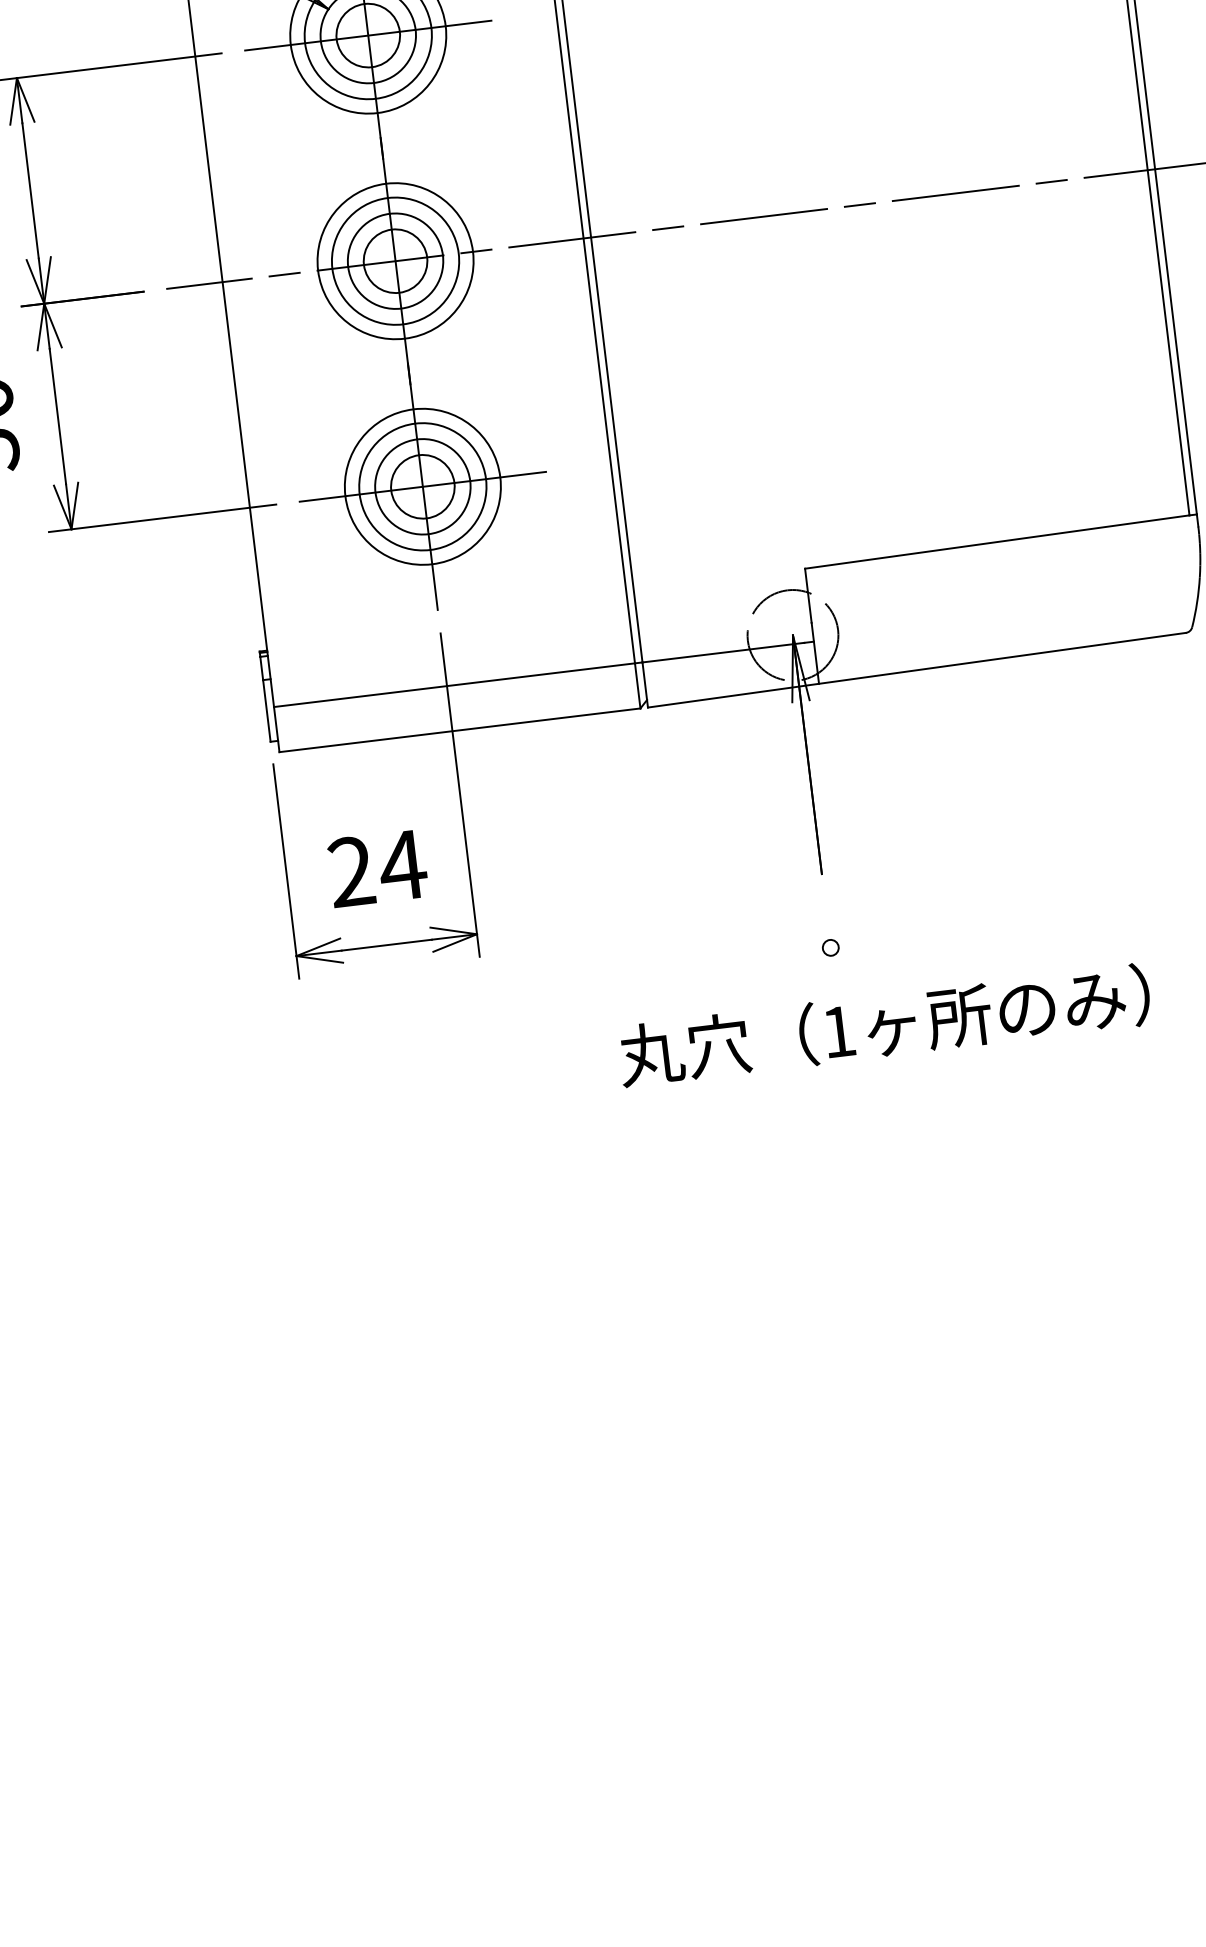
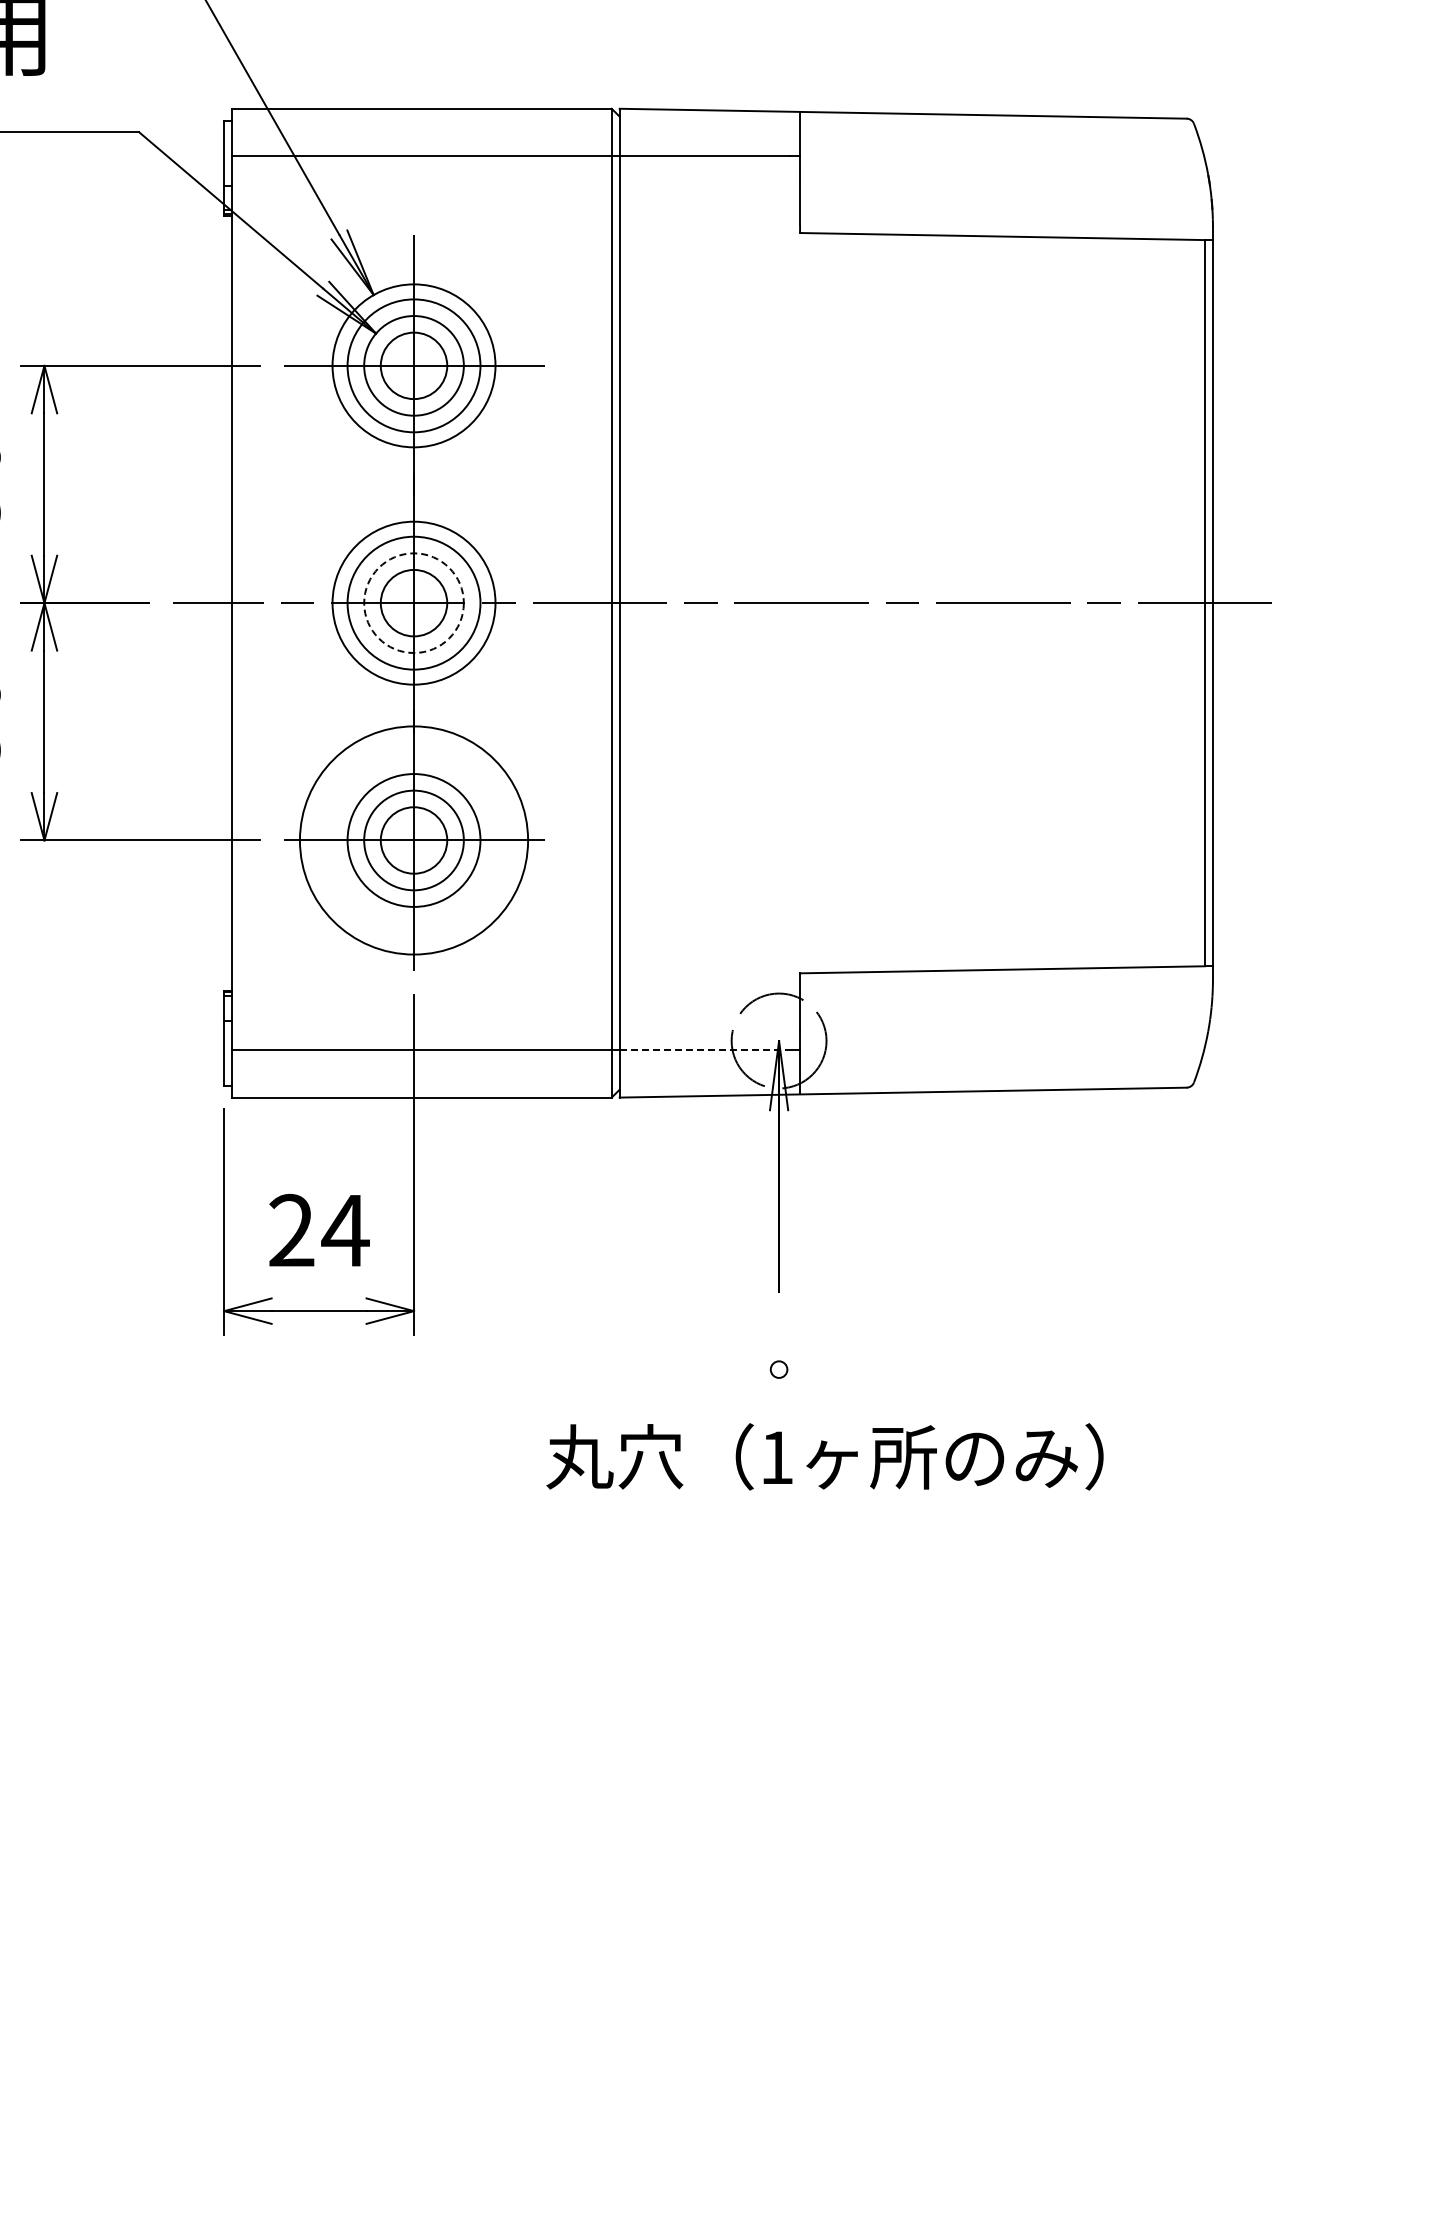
circle: (395, 261) -> (413, 603), solid -> dashed
circle: (422, 486) -> (413, 840), size x1.4
line: (724, 652) -> (705, 1050), solid -> dashed

